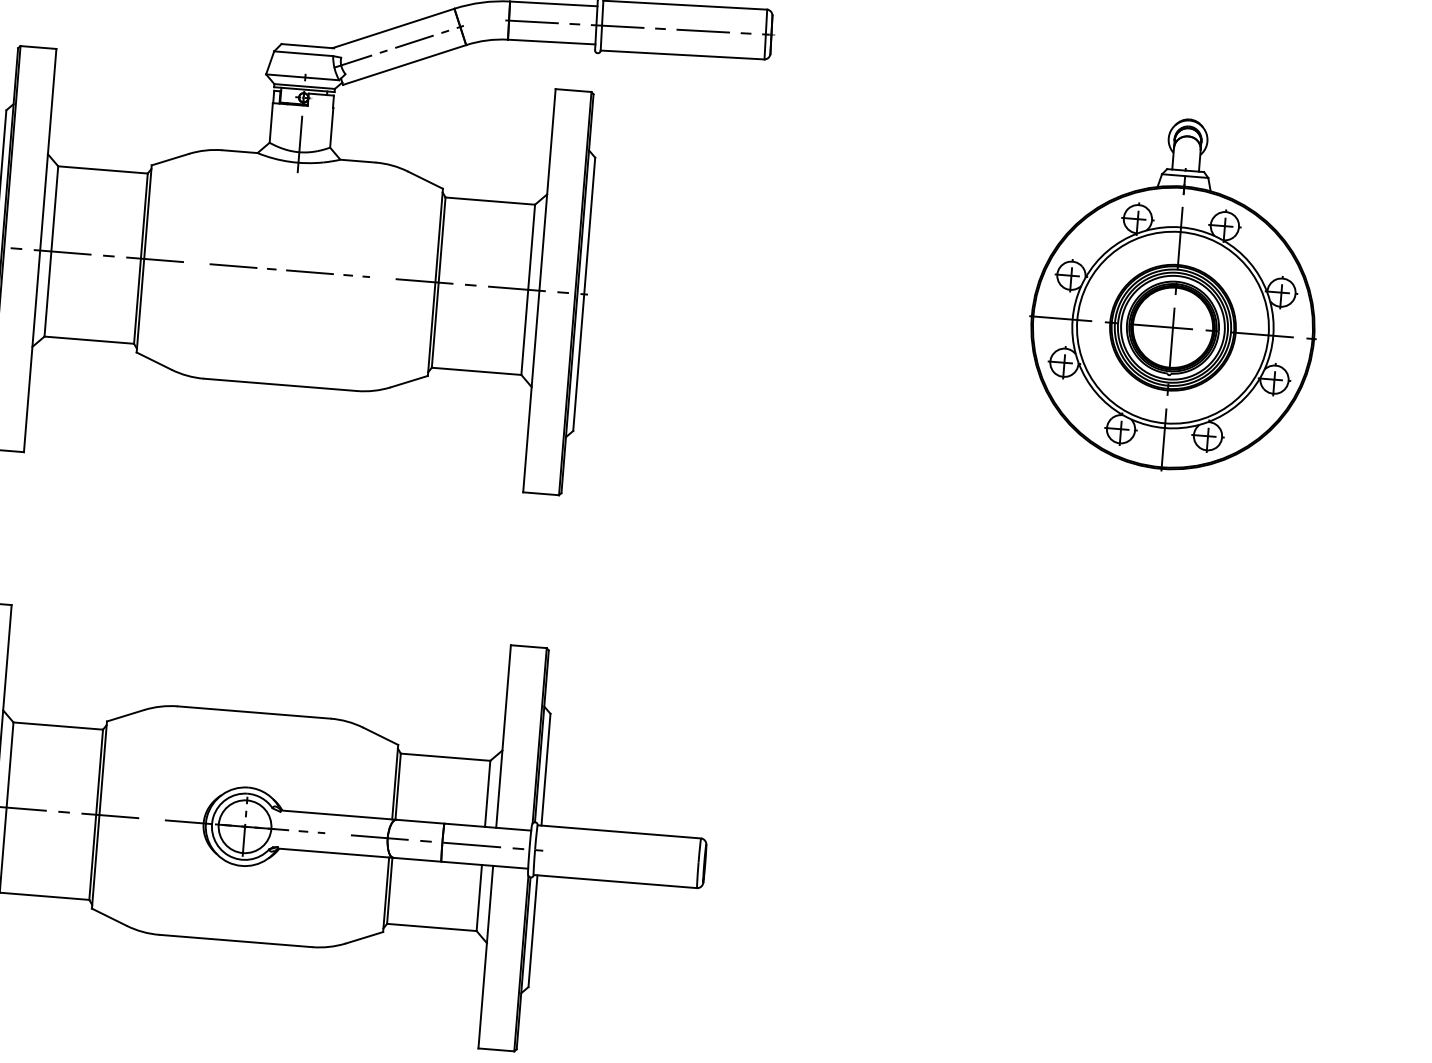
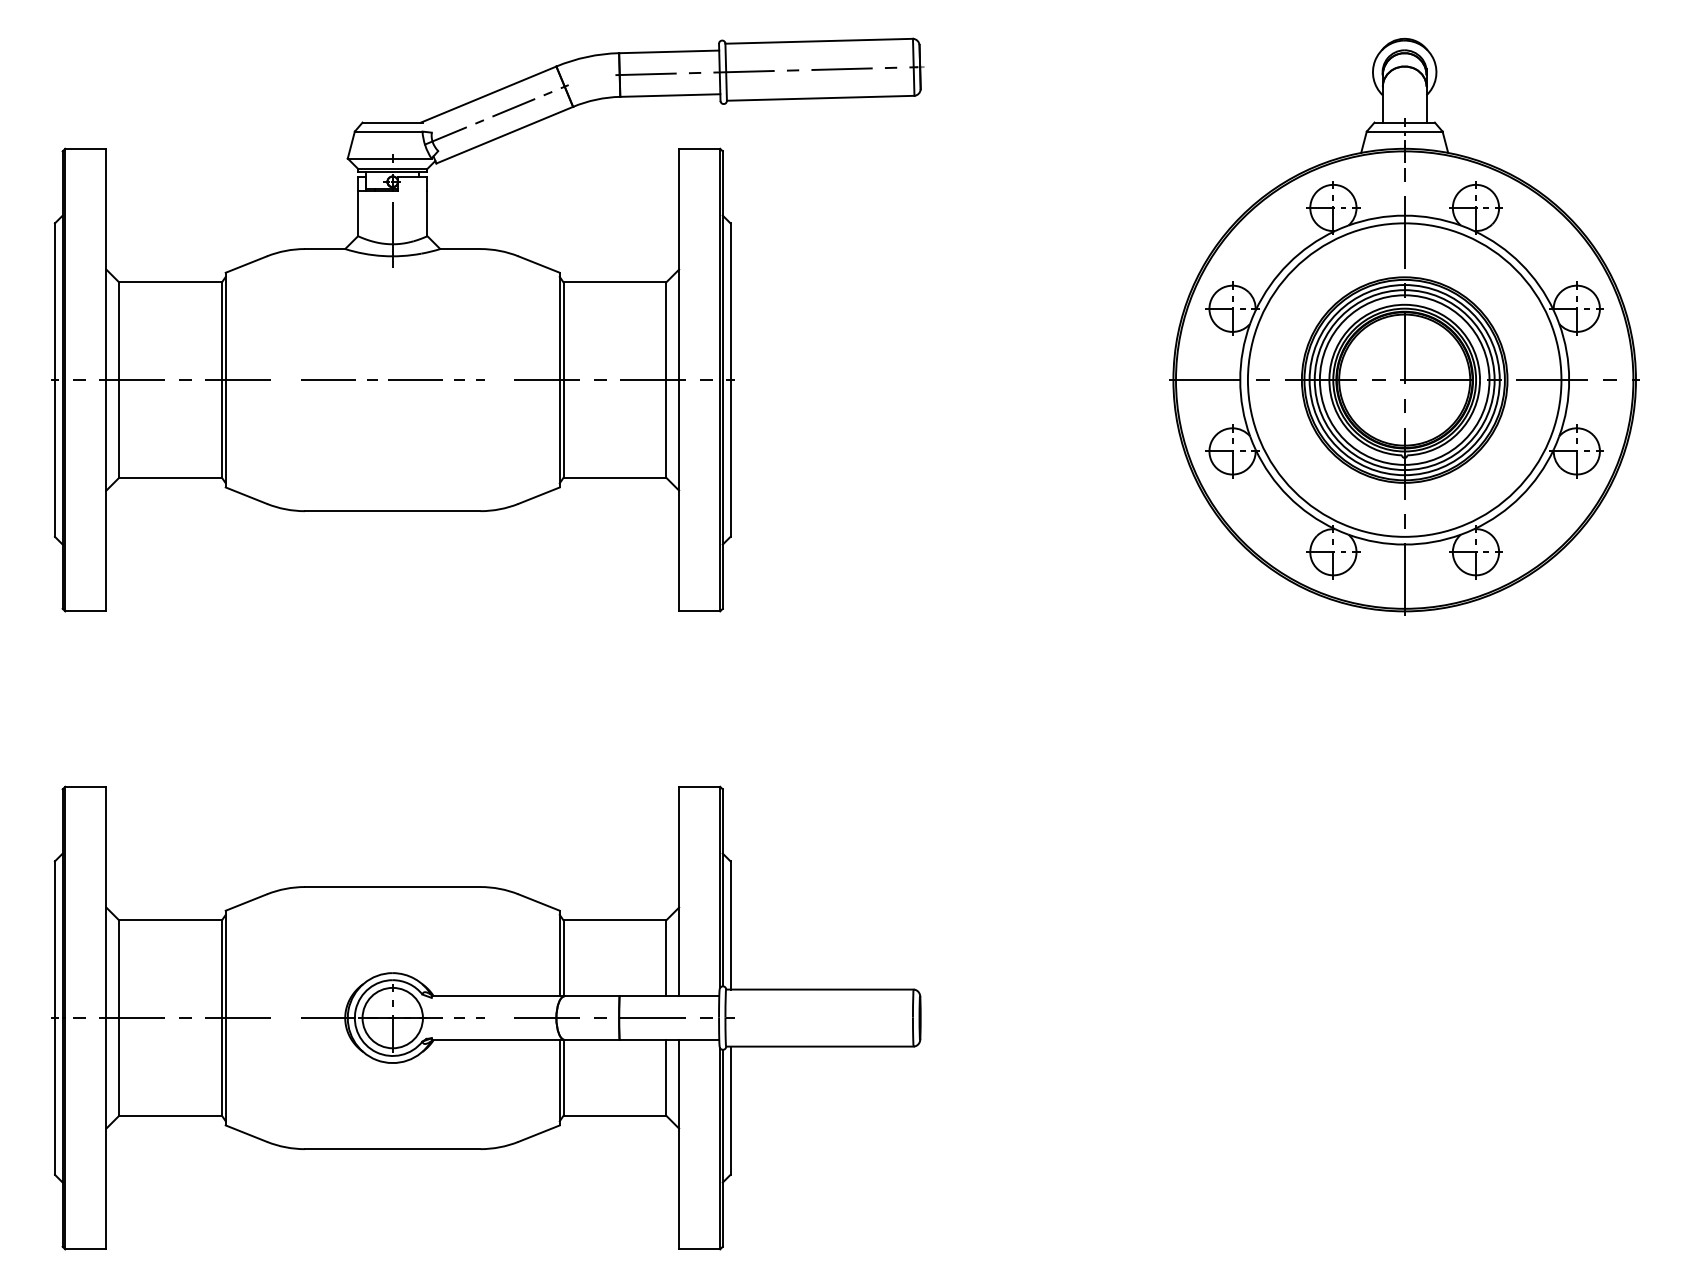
part: (1175, 294) -> (1404, 326), size x1.43

